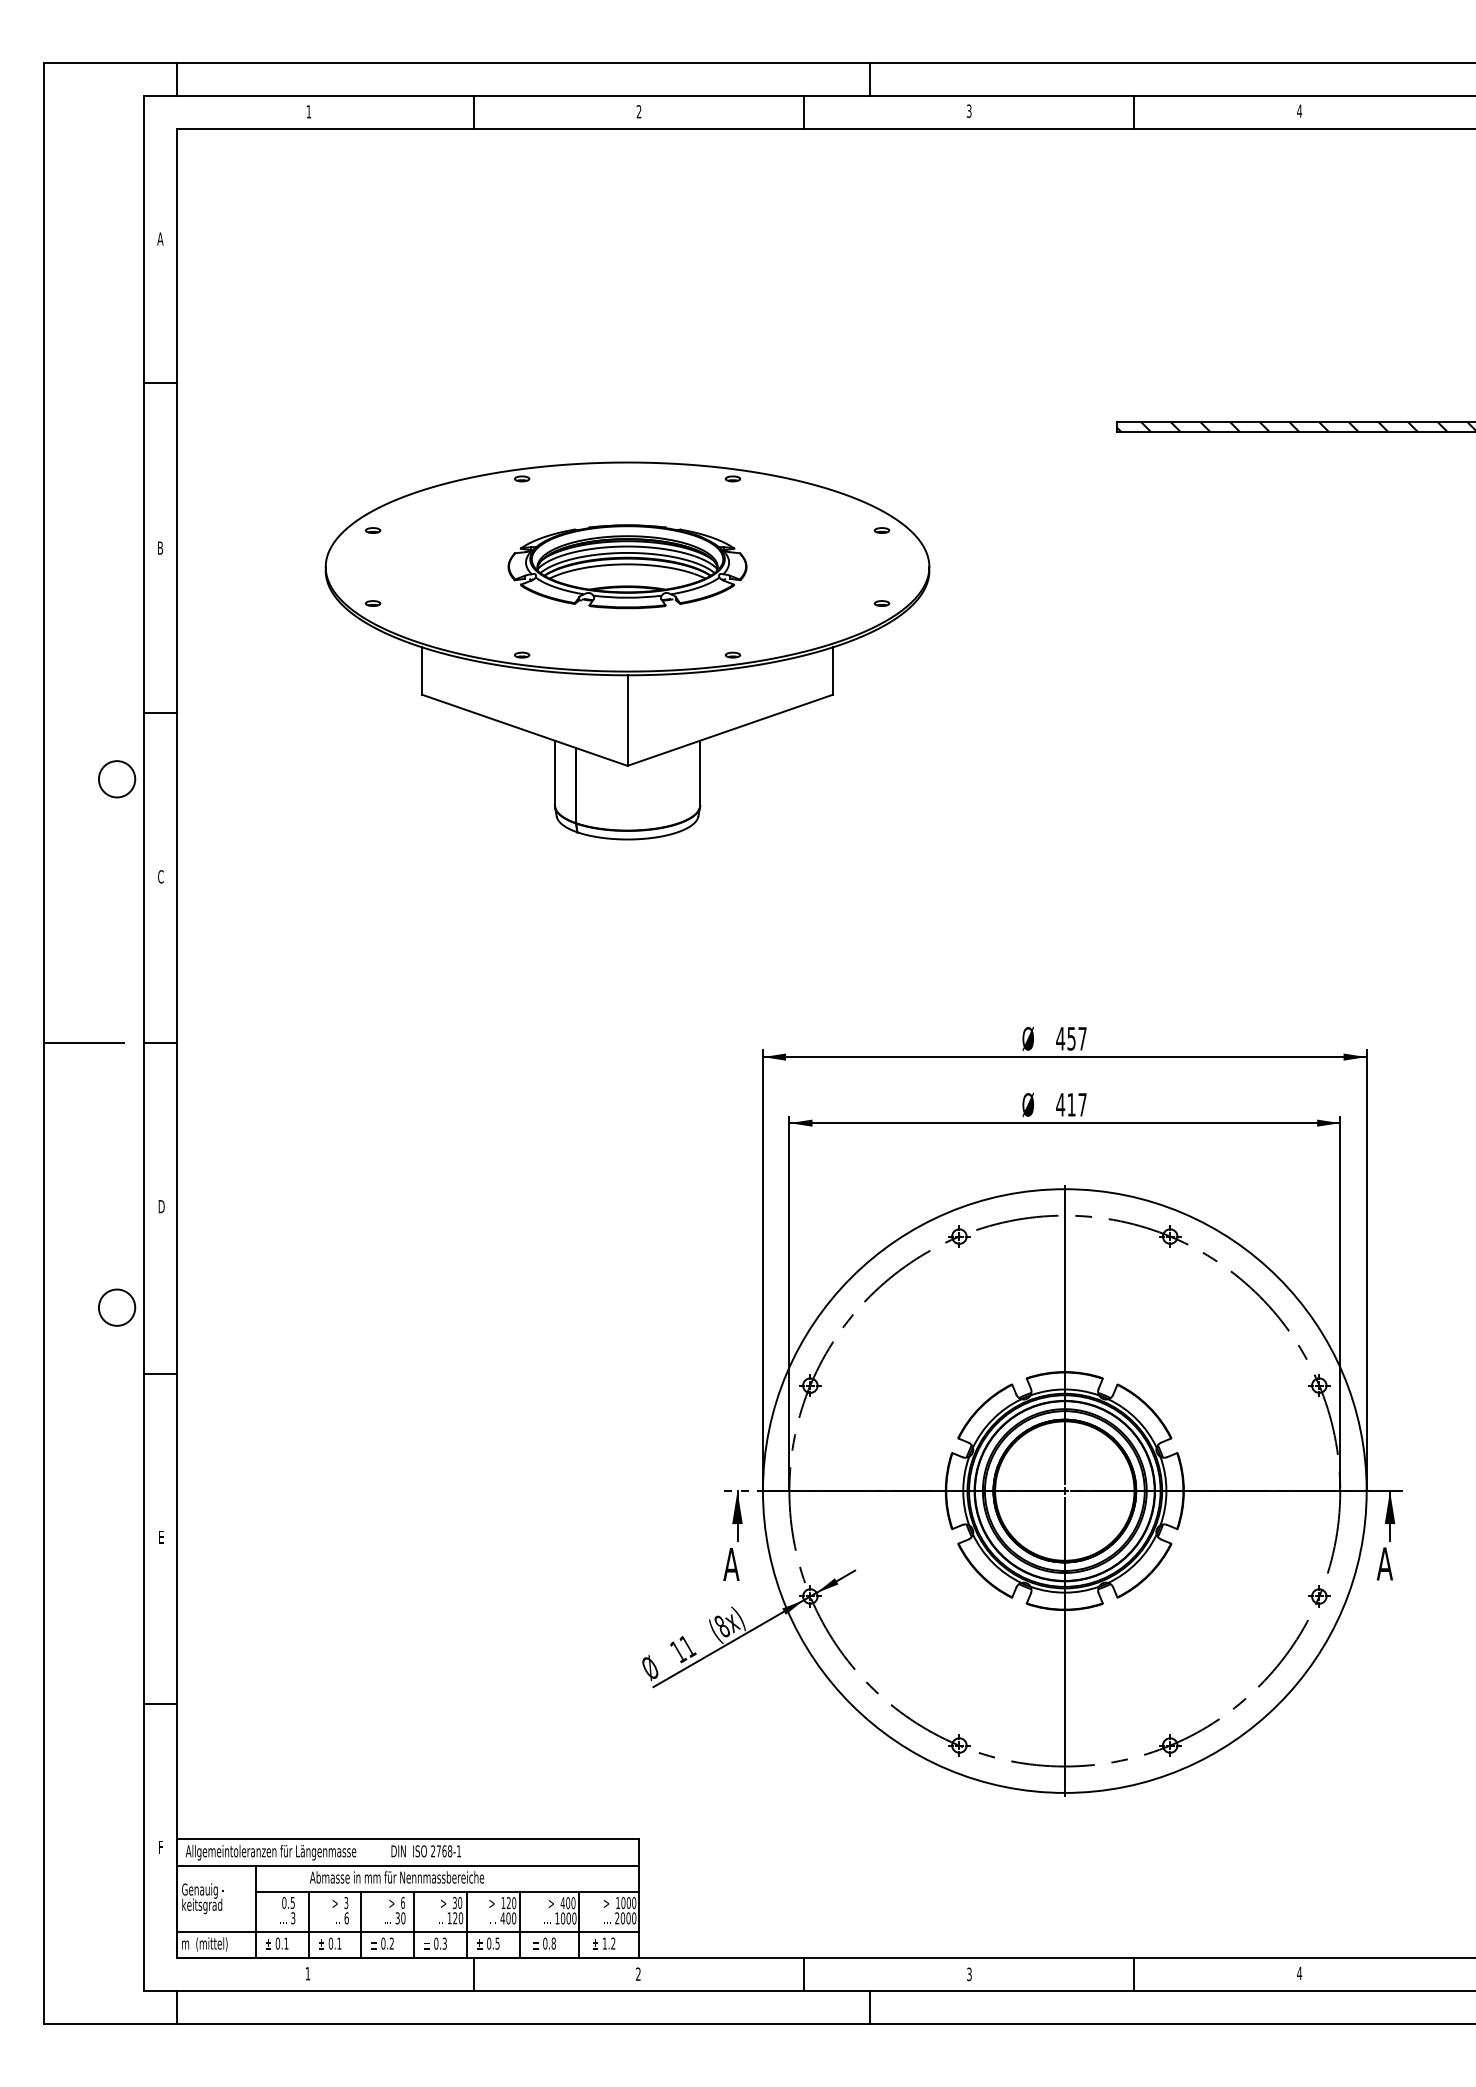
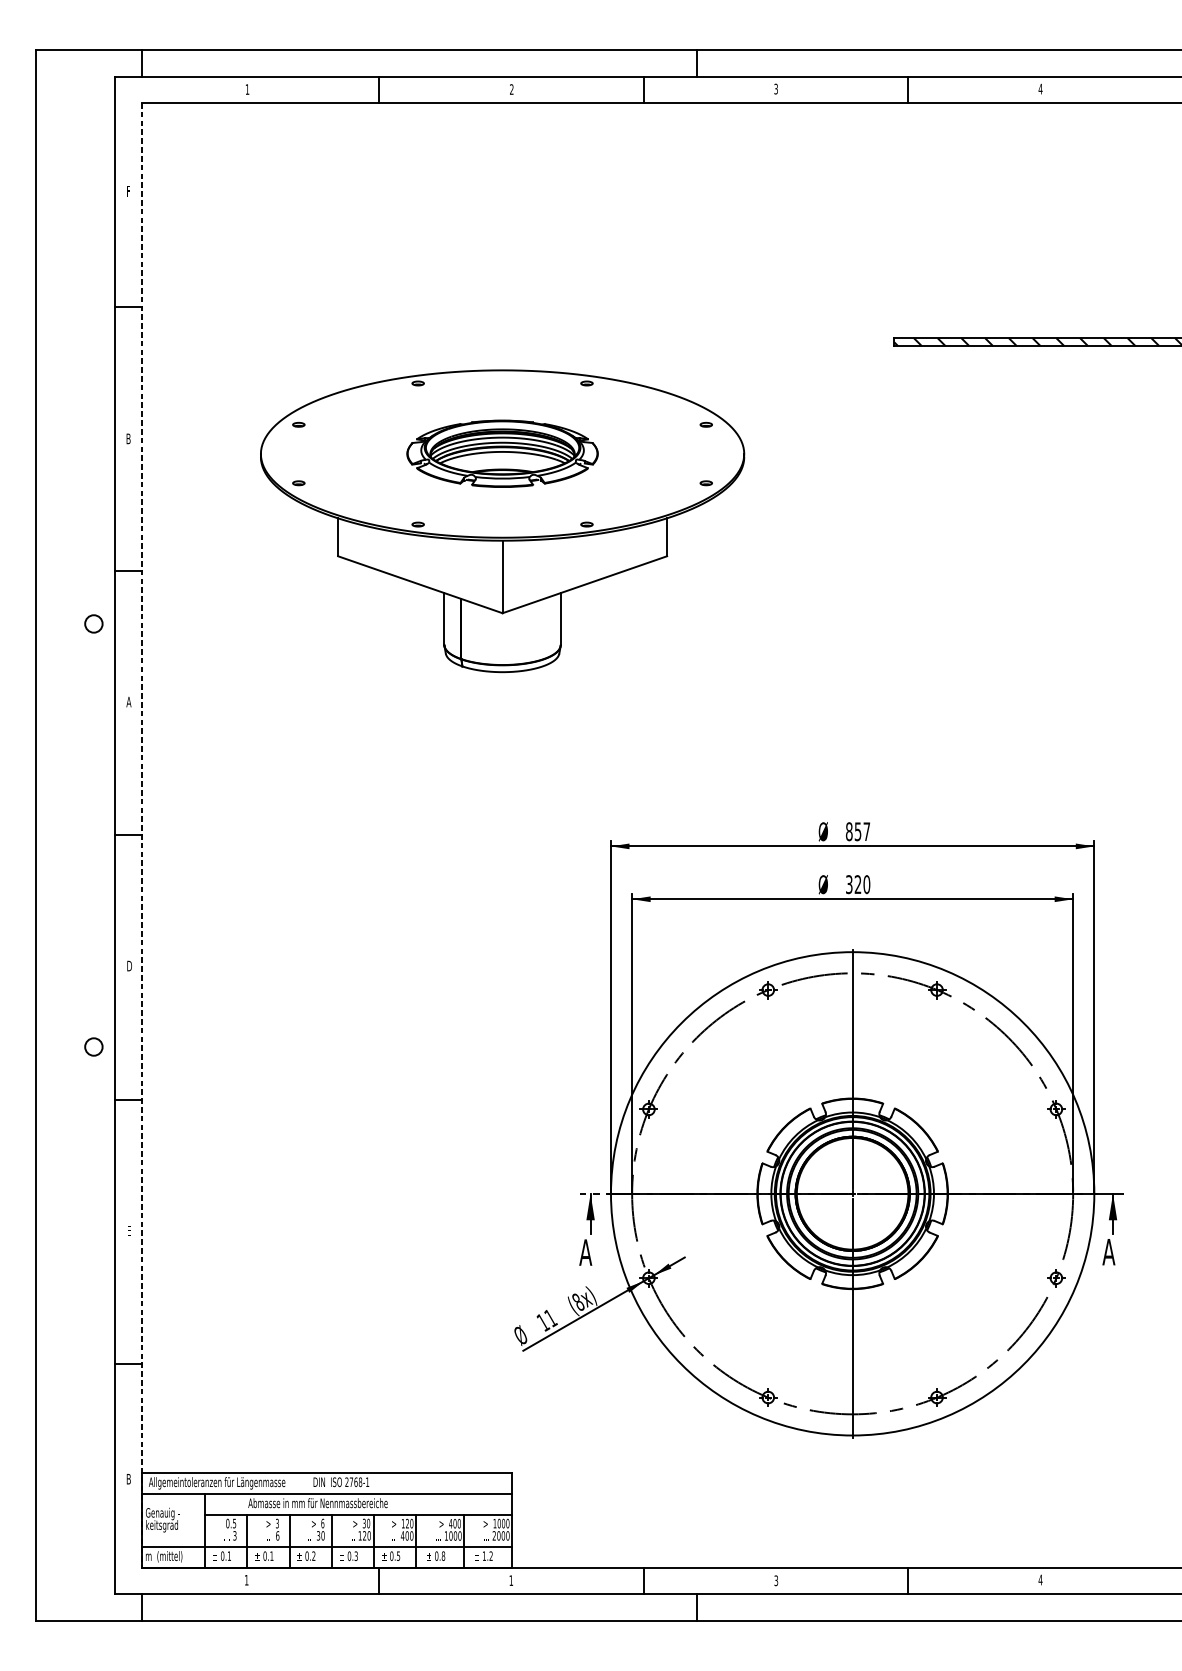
text: (160, 238) -> (128, 191), A -> F
circle: (116, 779) -> (93, 624), size x0.6
text: (160, 876) -> (128, 701), C -> A
text: (1060, 1038) -> (849, 831), 457 -> 857
line: (83, 1043) -> (67, 835), removed
line: (176, 1043) -> (141, 835), solid -> dashed
text: (1071, 1104) -> (858, 884), 417 -> 320
circle: (116, 1307) -> (93, 1046), size x0.6
text: (160, 1847) -> (128, 1479), F -> B
text: (638, 1973) -> (511, 1580), 2 -> 1

